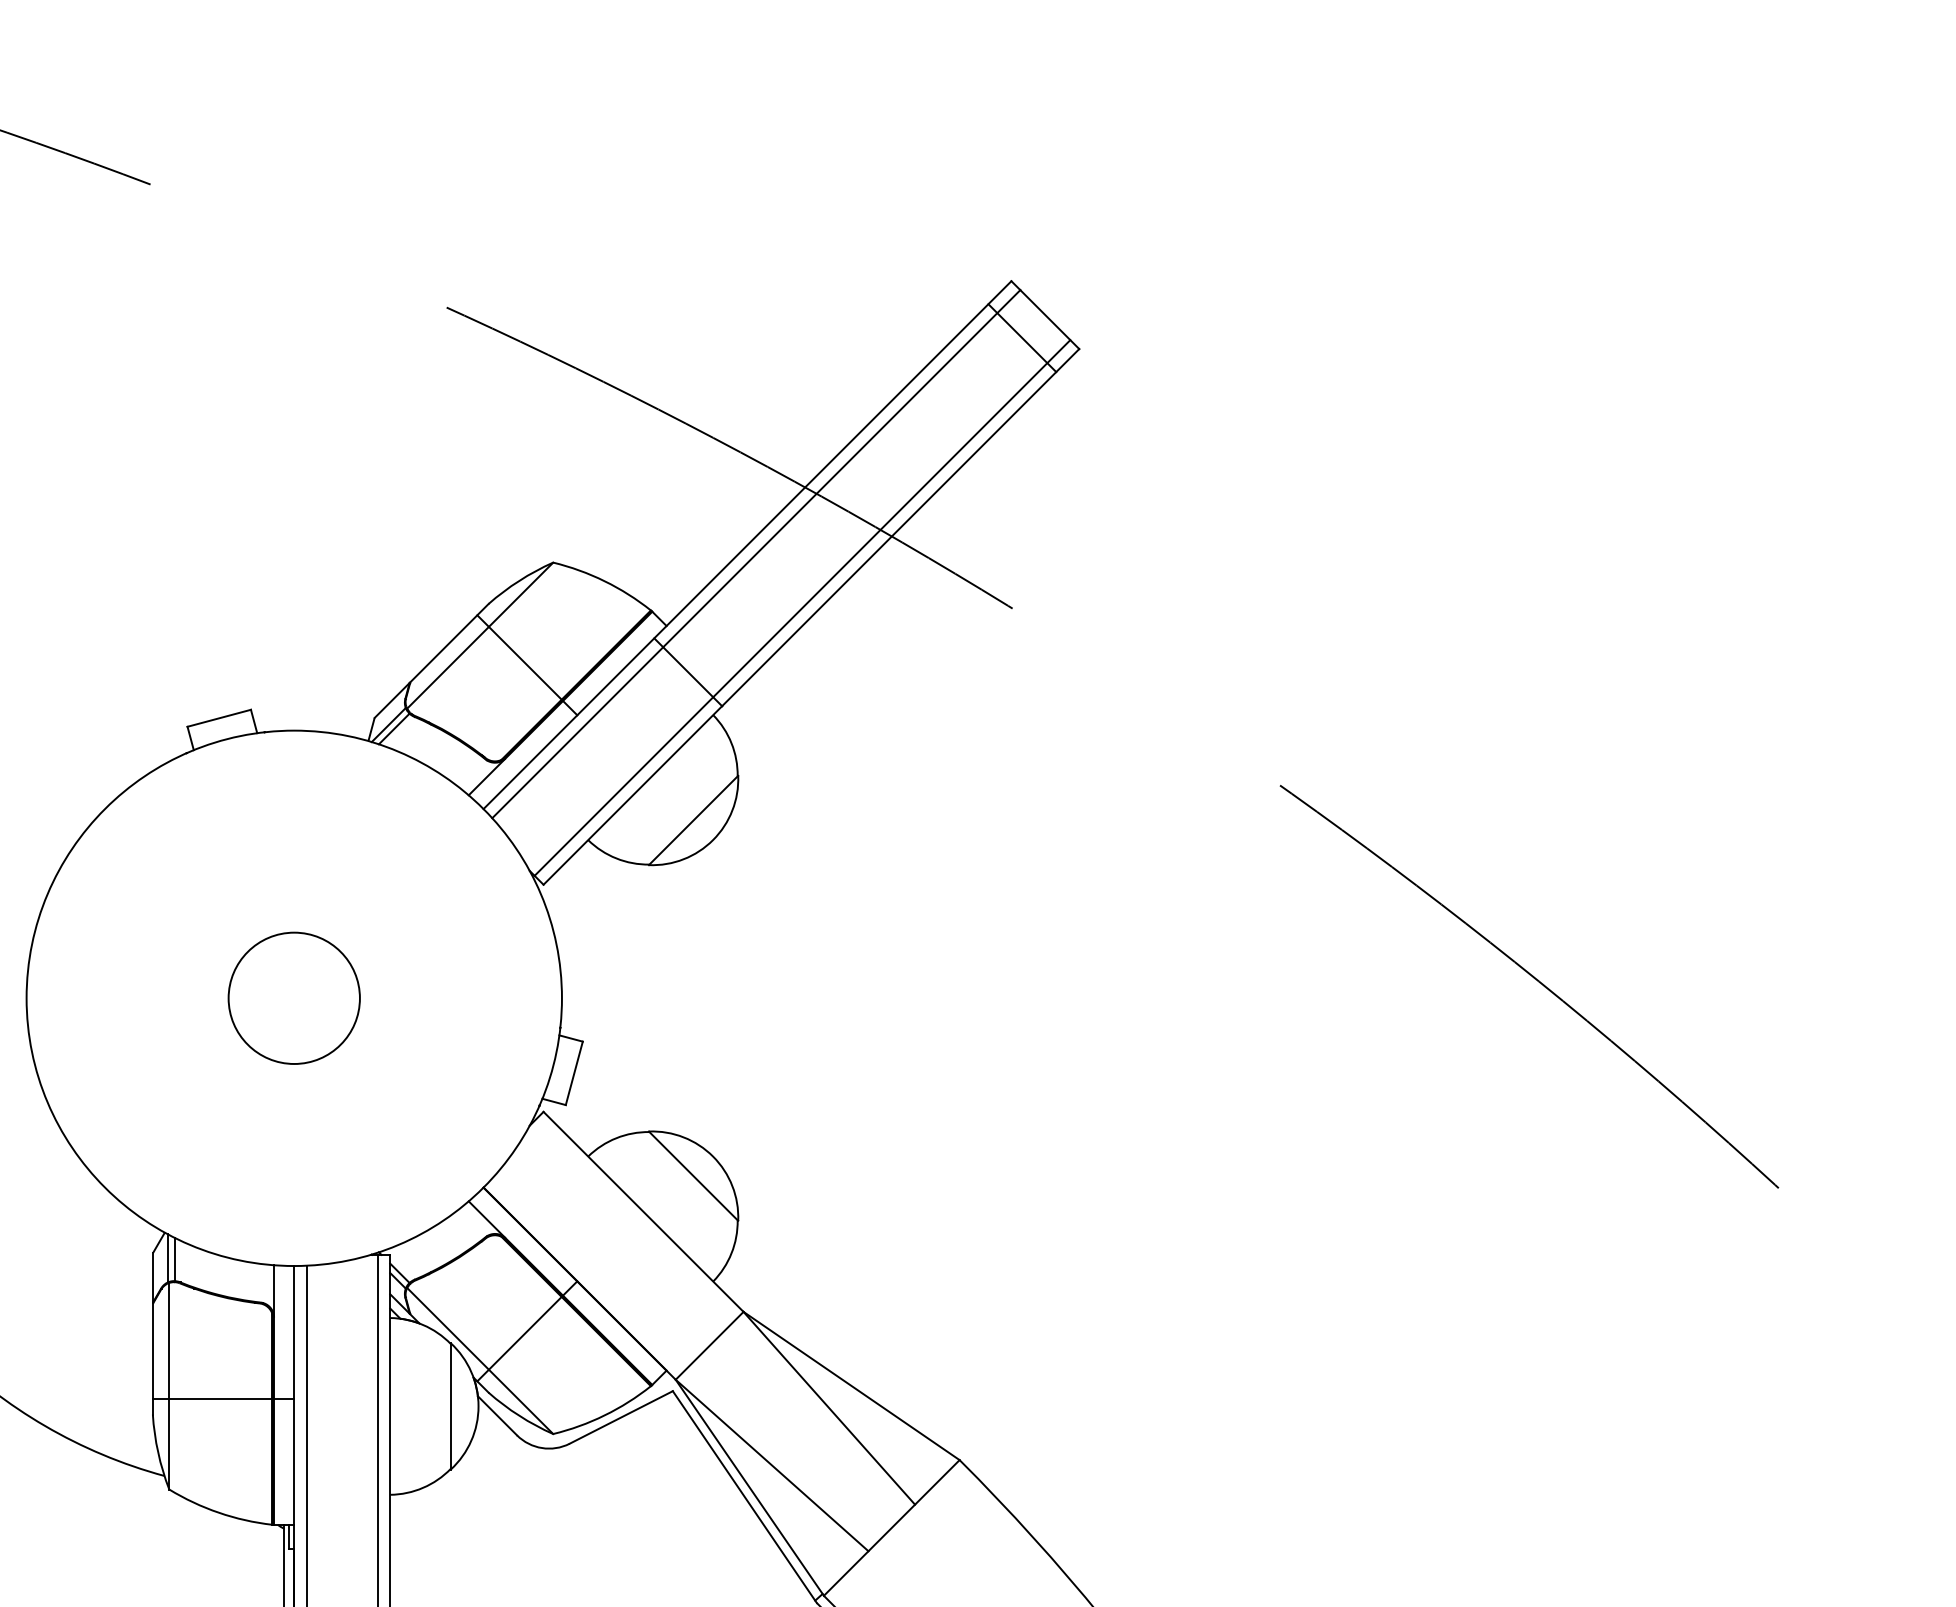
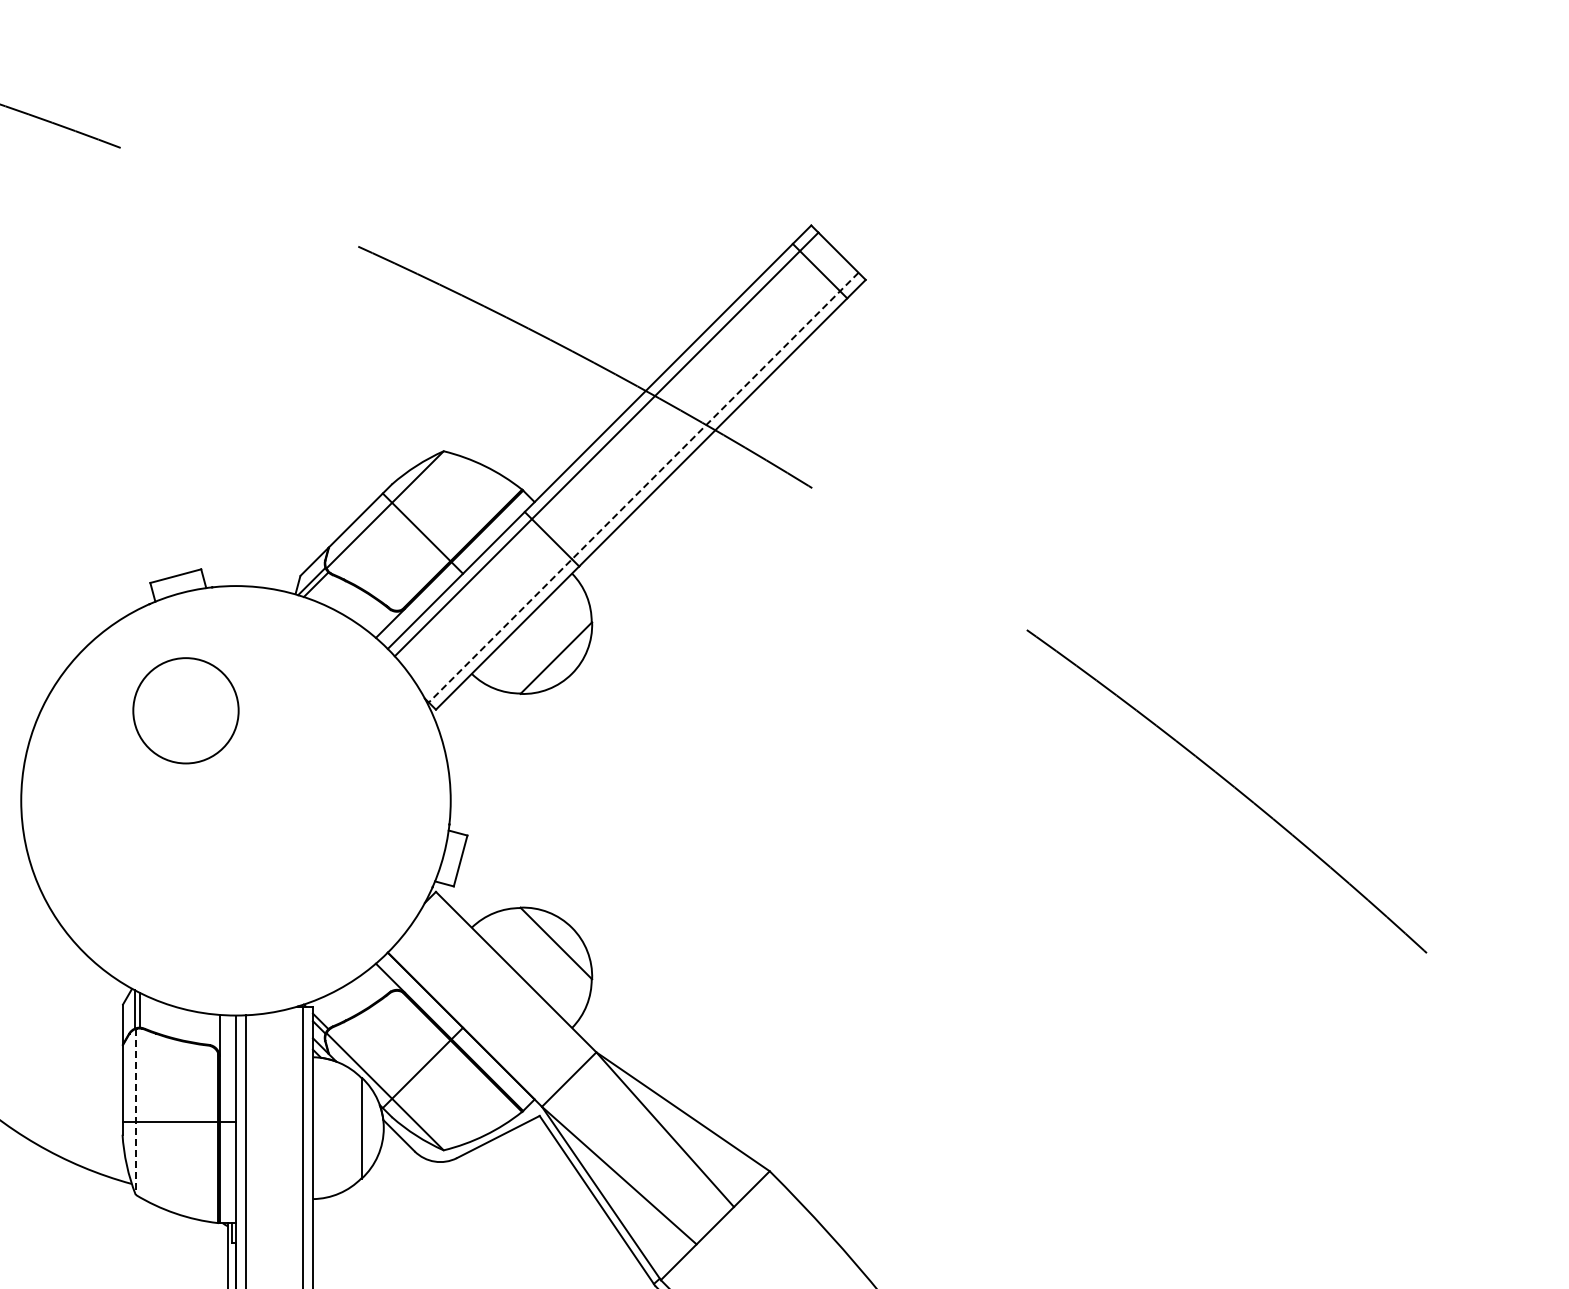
line: (802, 607) -> (643, 487), solid -> dashed
circle: (293, 997) -> (185, 710), moved
line: (169, 1386) -> (135, 1112), solid -> dashed

